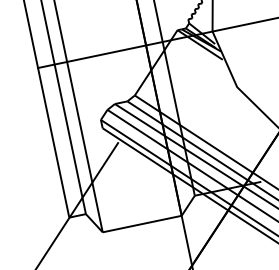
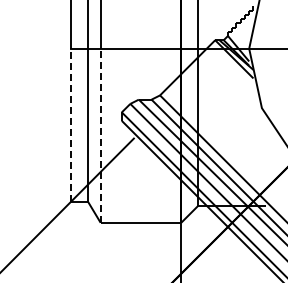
line: (53, 142) -> (70, 124), solid -> dashed
line: (84, 146) -> (100, 135), solid -> dashed

